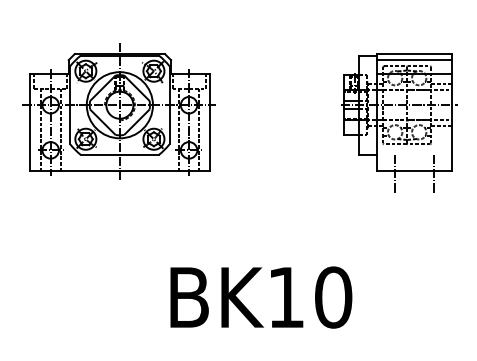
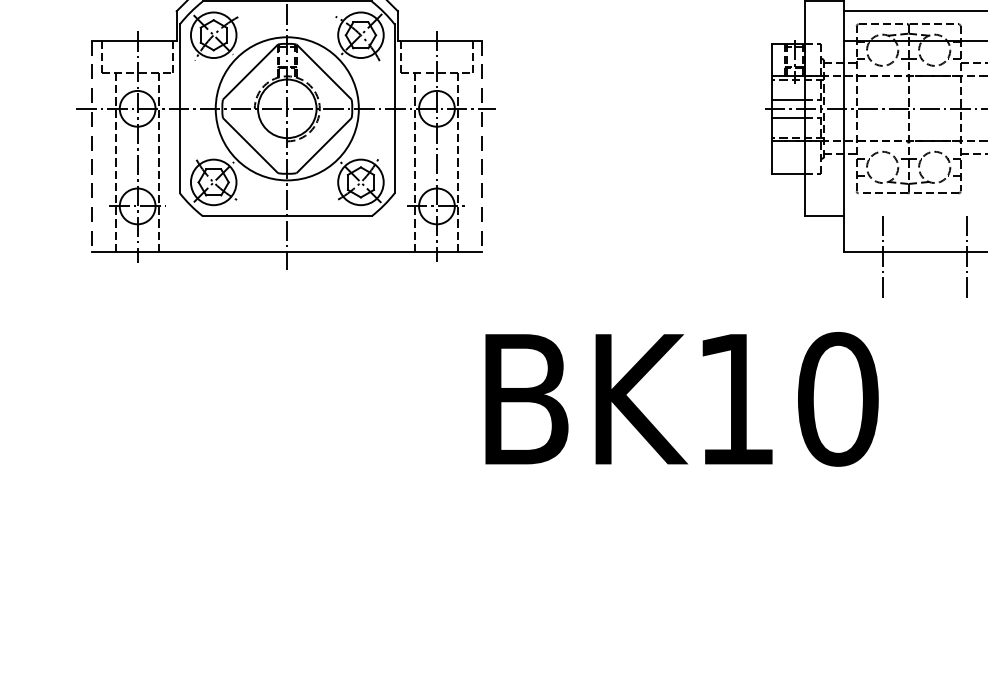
line: (29, 122) -> (91, 146), solid -> dashed
line: (210, 122) -> (483, 146), solid -> dashed
text: (261, 297) -> (682, 399), moved

